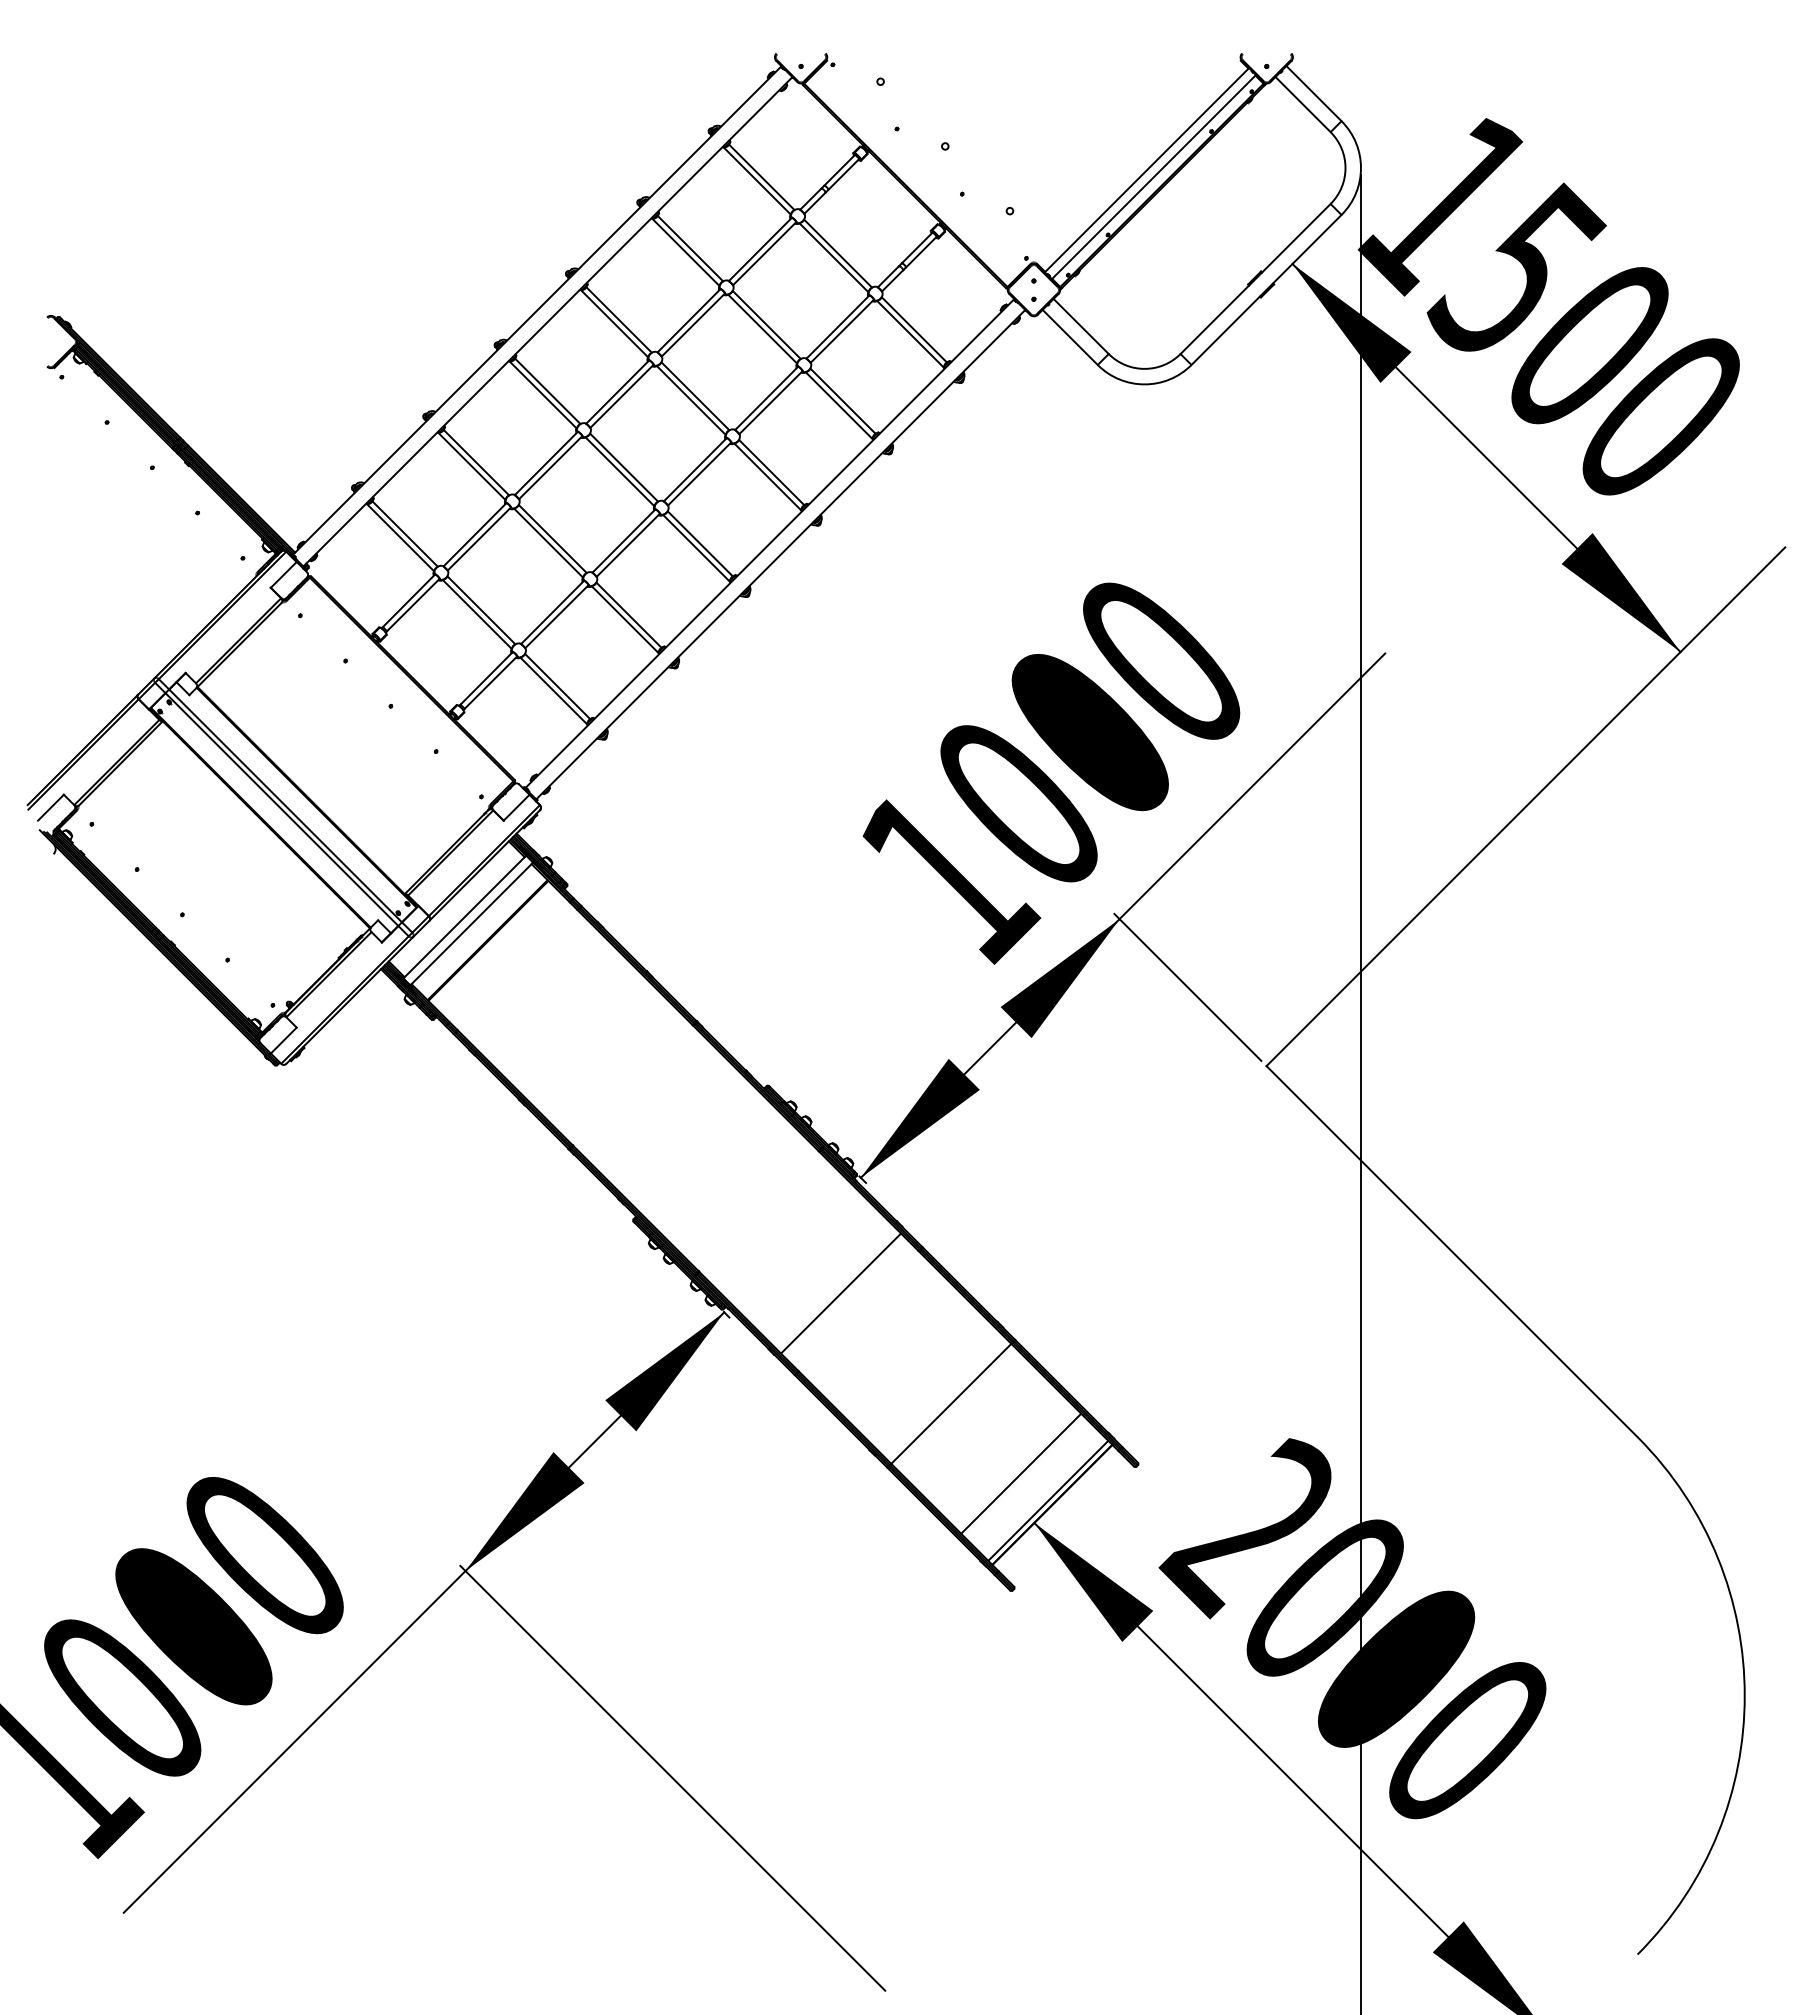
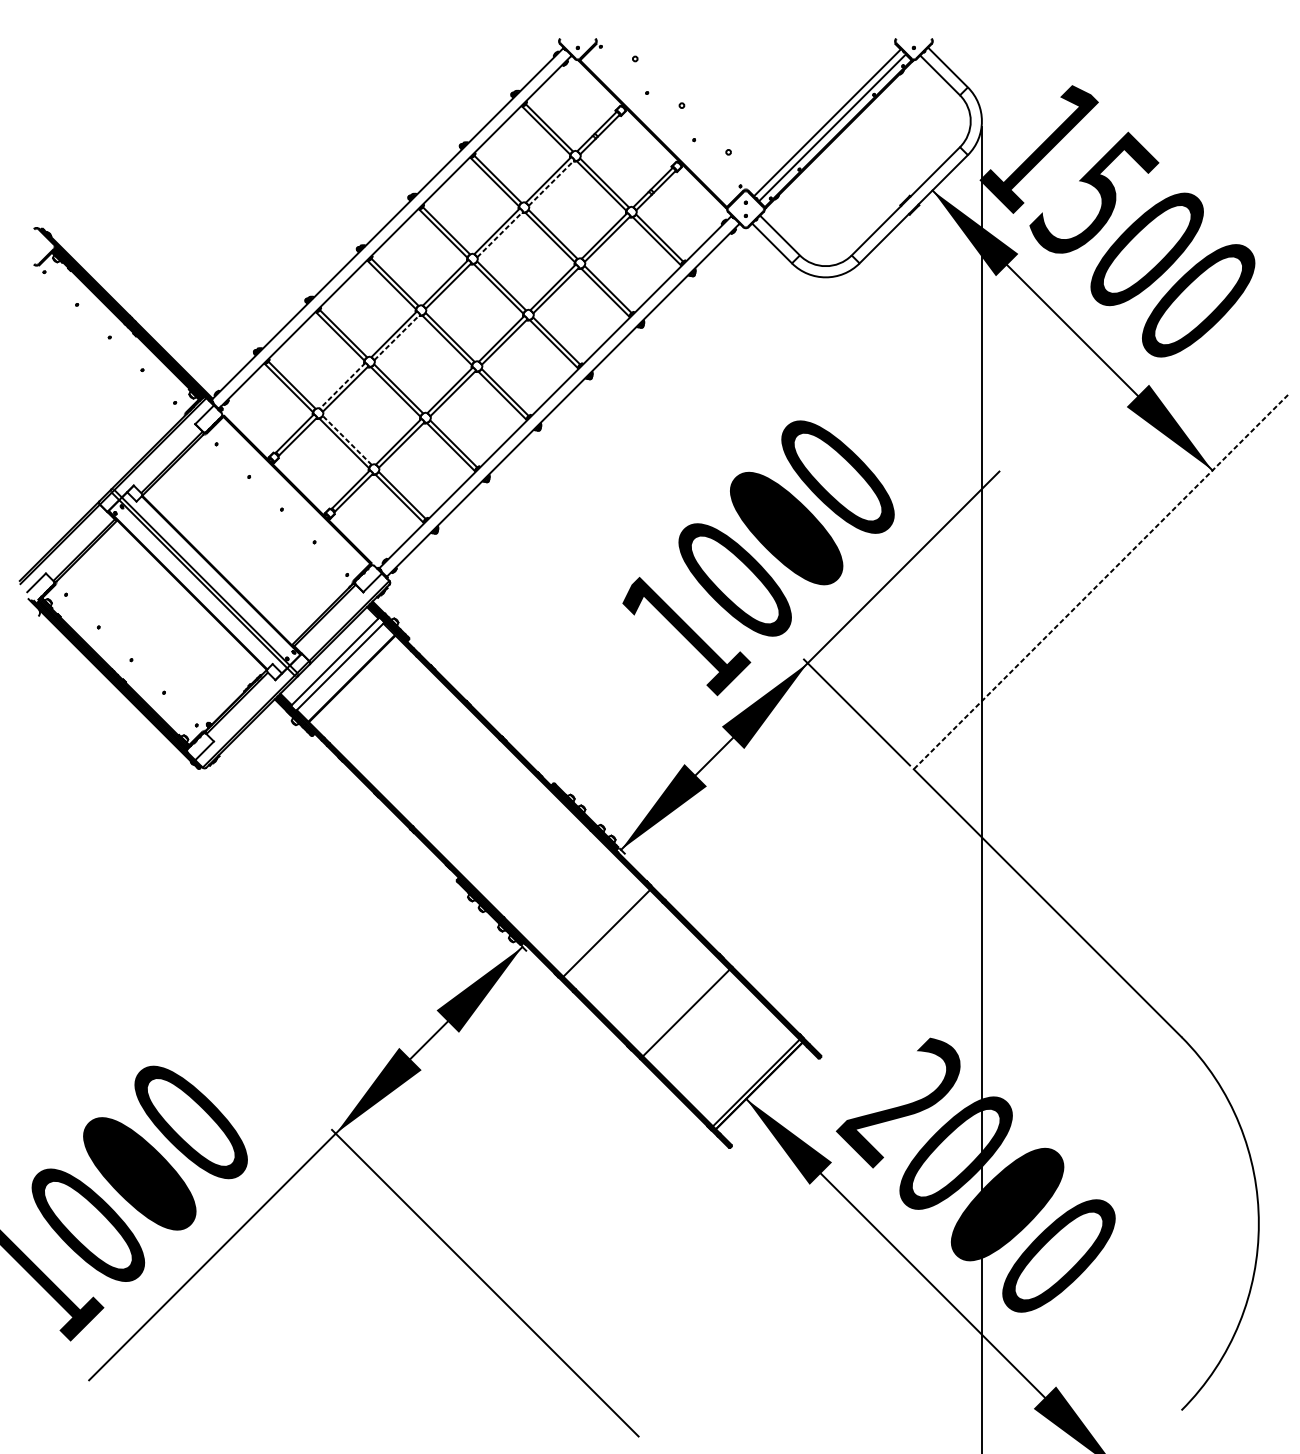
line: (764, 253) -> (551, 182), solid -> dashed
line: (693, 325) -> (500, 234), solid -> dashed
line: (550, 467) -> (397, 337), solid -> dashed
line: (475, 534) -> (342, 385), solid -> dashed
line: (481, 609) -> (347, 439), solid -> dashed
line: (1525, 806) -> (1100, 581), solid -> dashed
line: (1021, 1473) -> (736, 1063), removed

